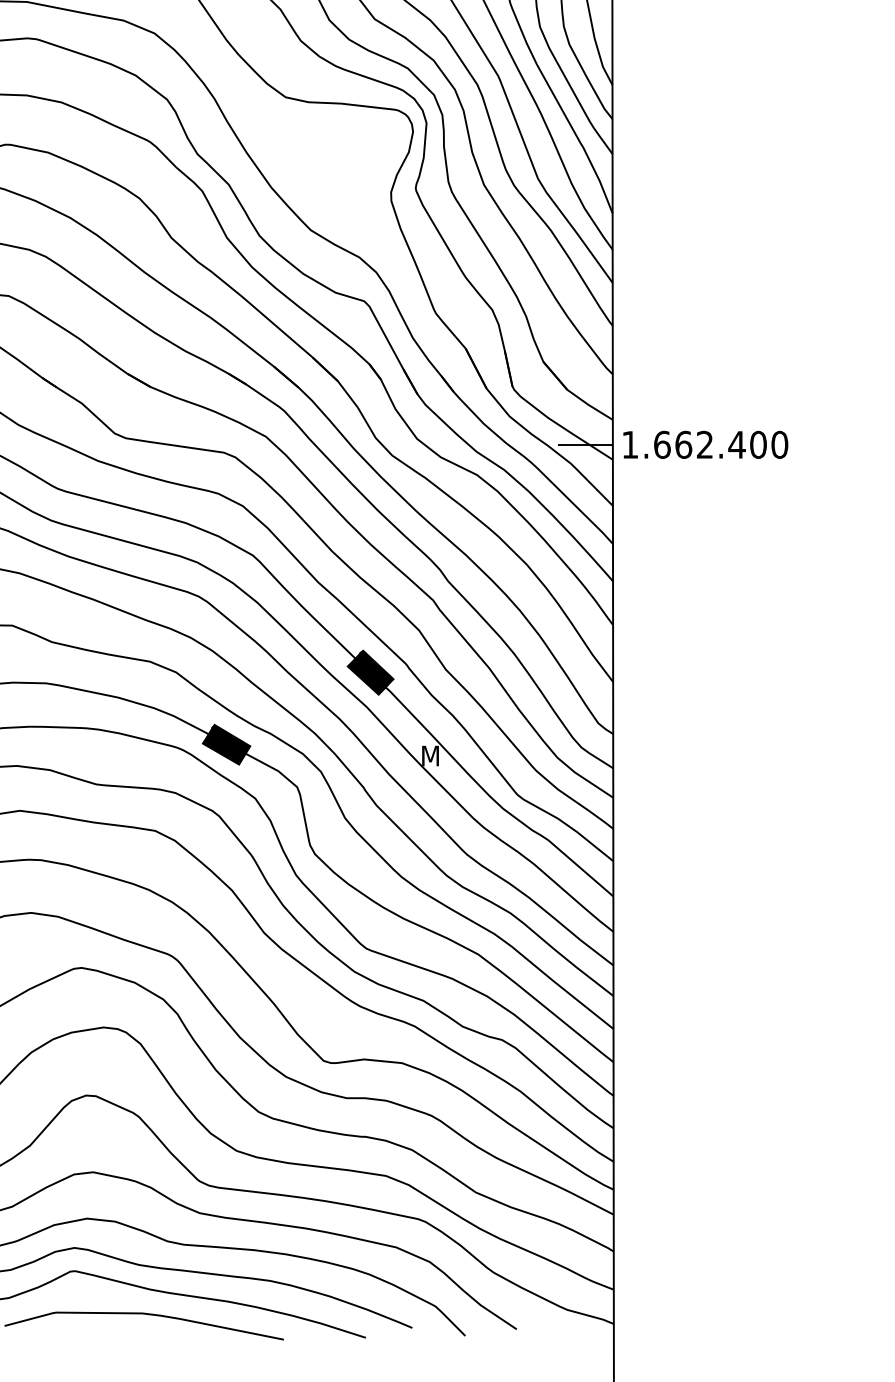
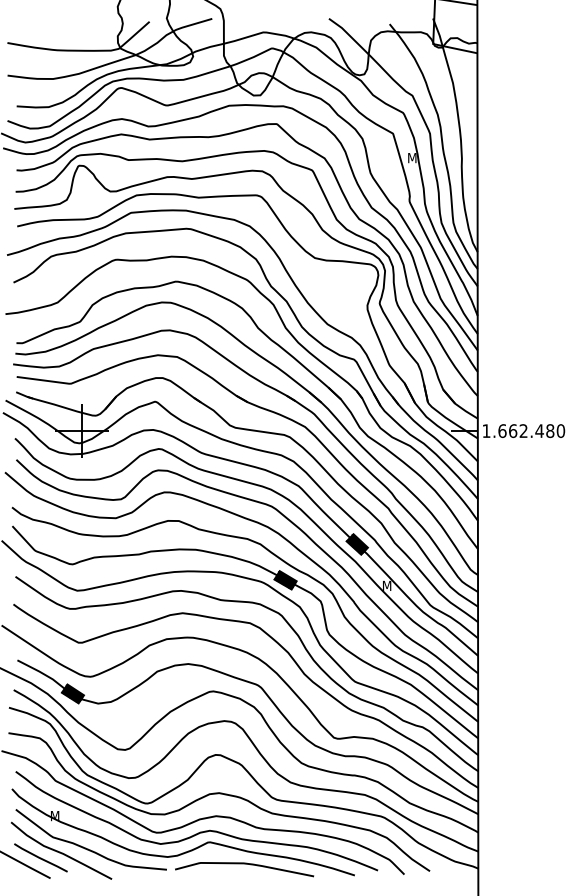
text: (758, 443) -> (550, 430), 1.662.400 -> 1.662.480

